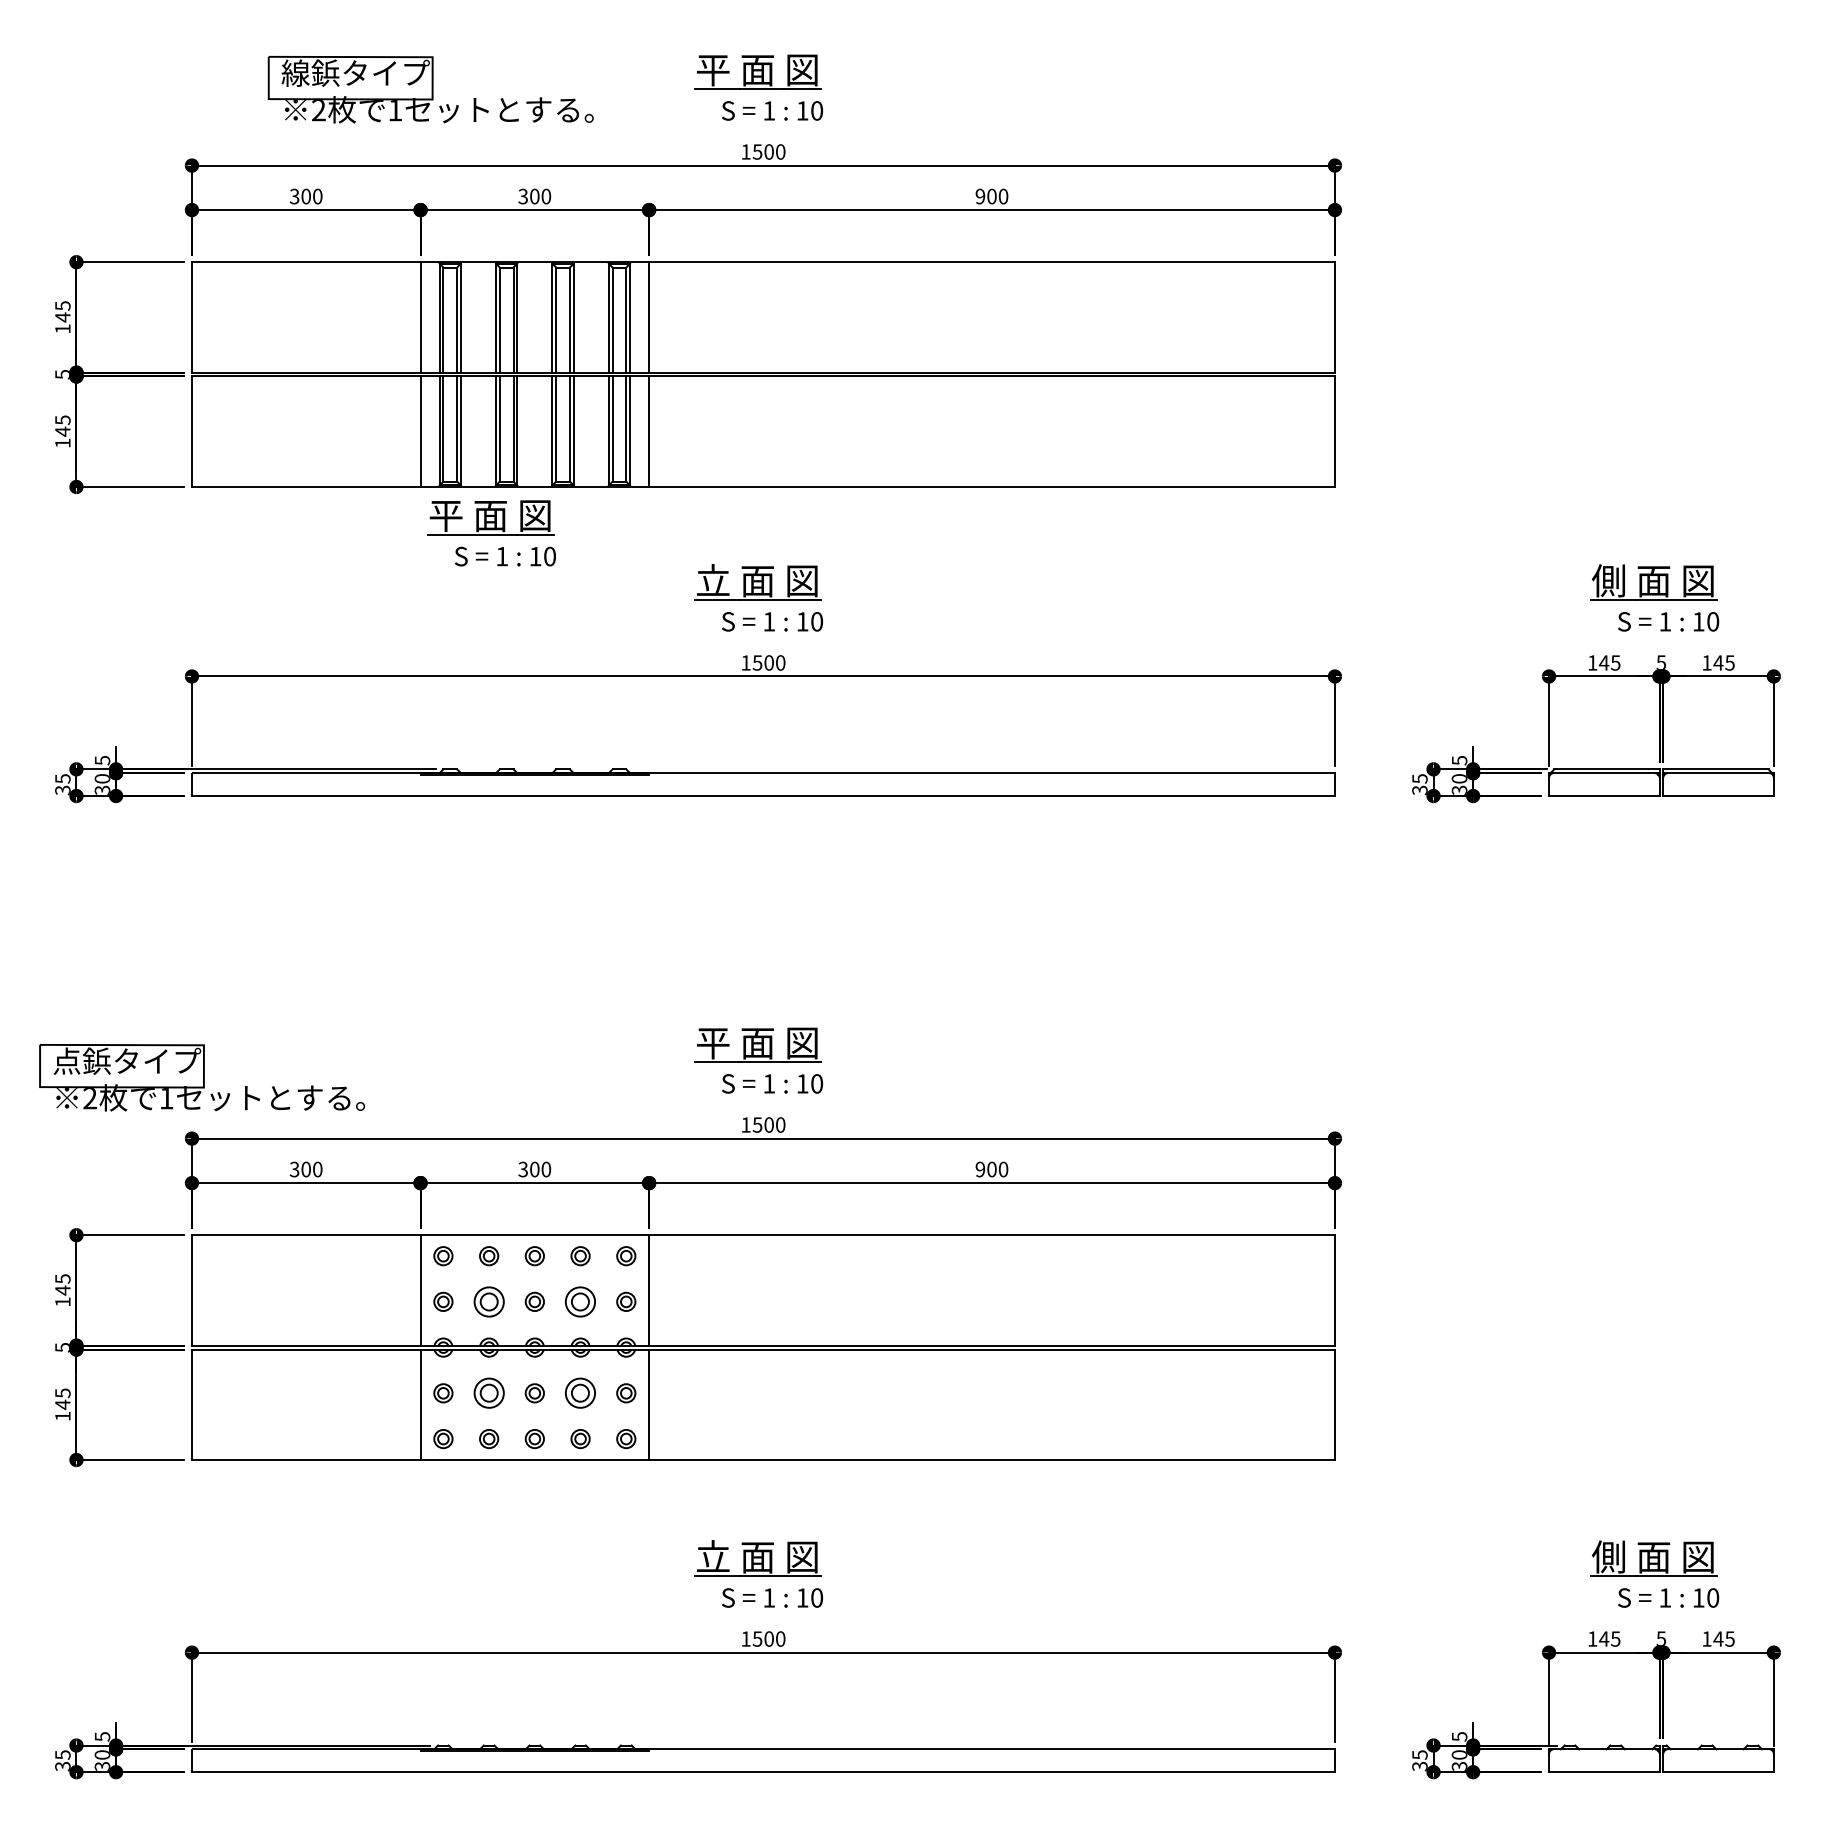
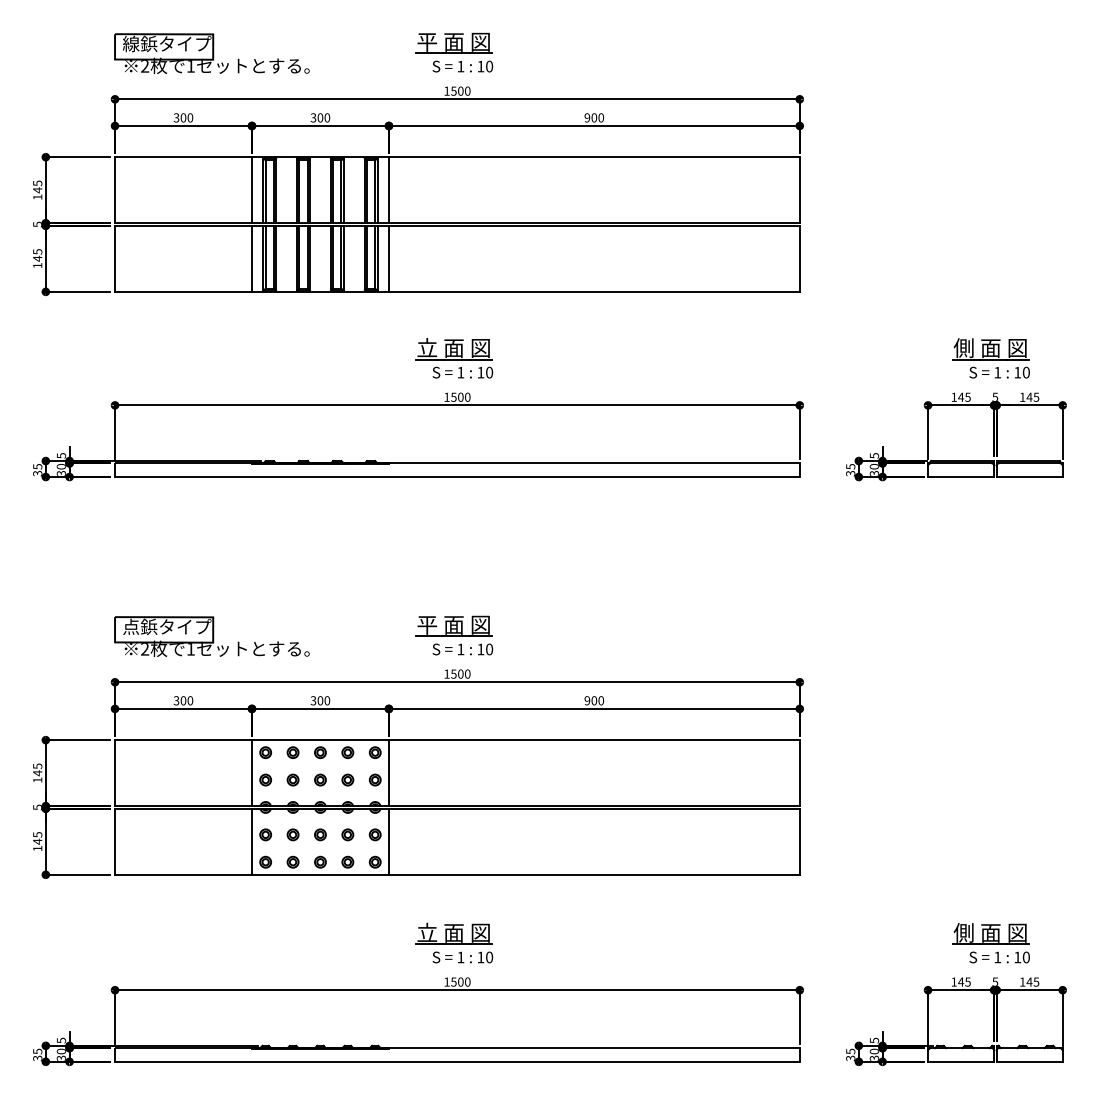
part: (429, 89) -> (211, 53), moved
part: (491, 533) -> (294, 319), removed
part: (201, 1077) -> (211, 636), moved
part: (488, 1300) -> (292, 779), size x0.62
part: (579, 1300) -> (347, 779), size x0.62
part: (488, 1392) -> (292, 834), size x0.62
part: (579, 1392) -> (347, 834), size x0.62

